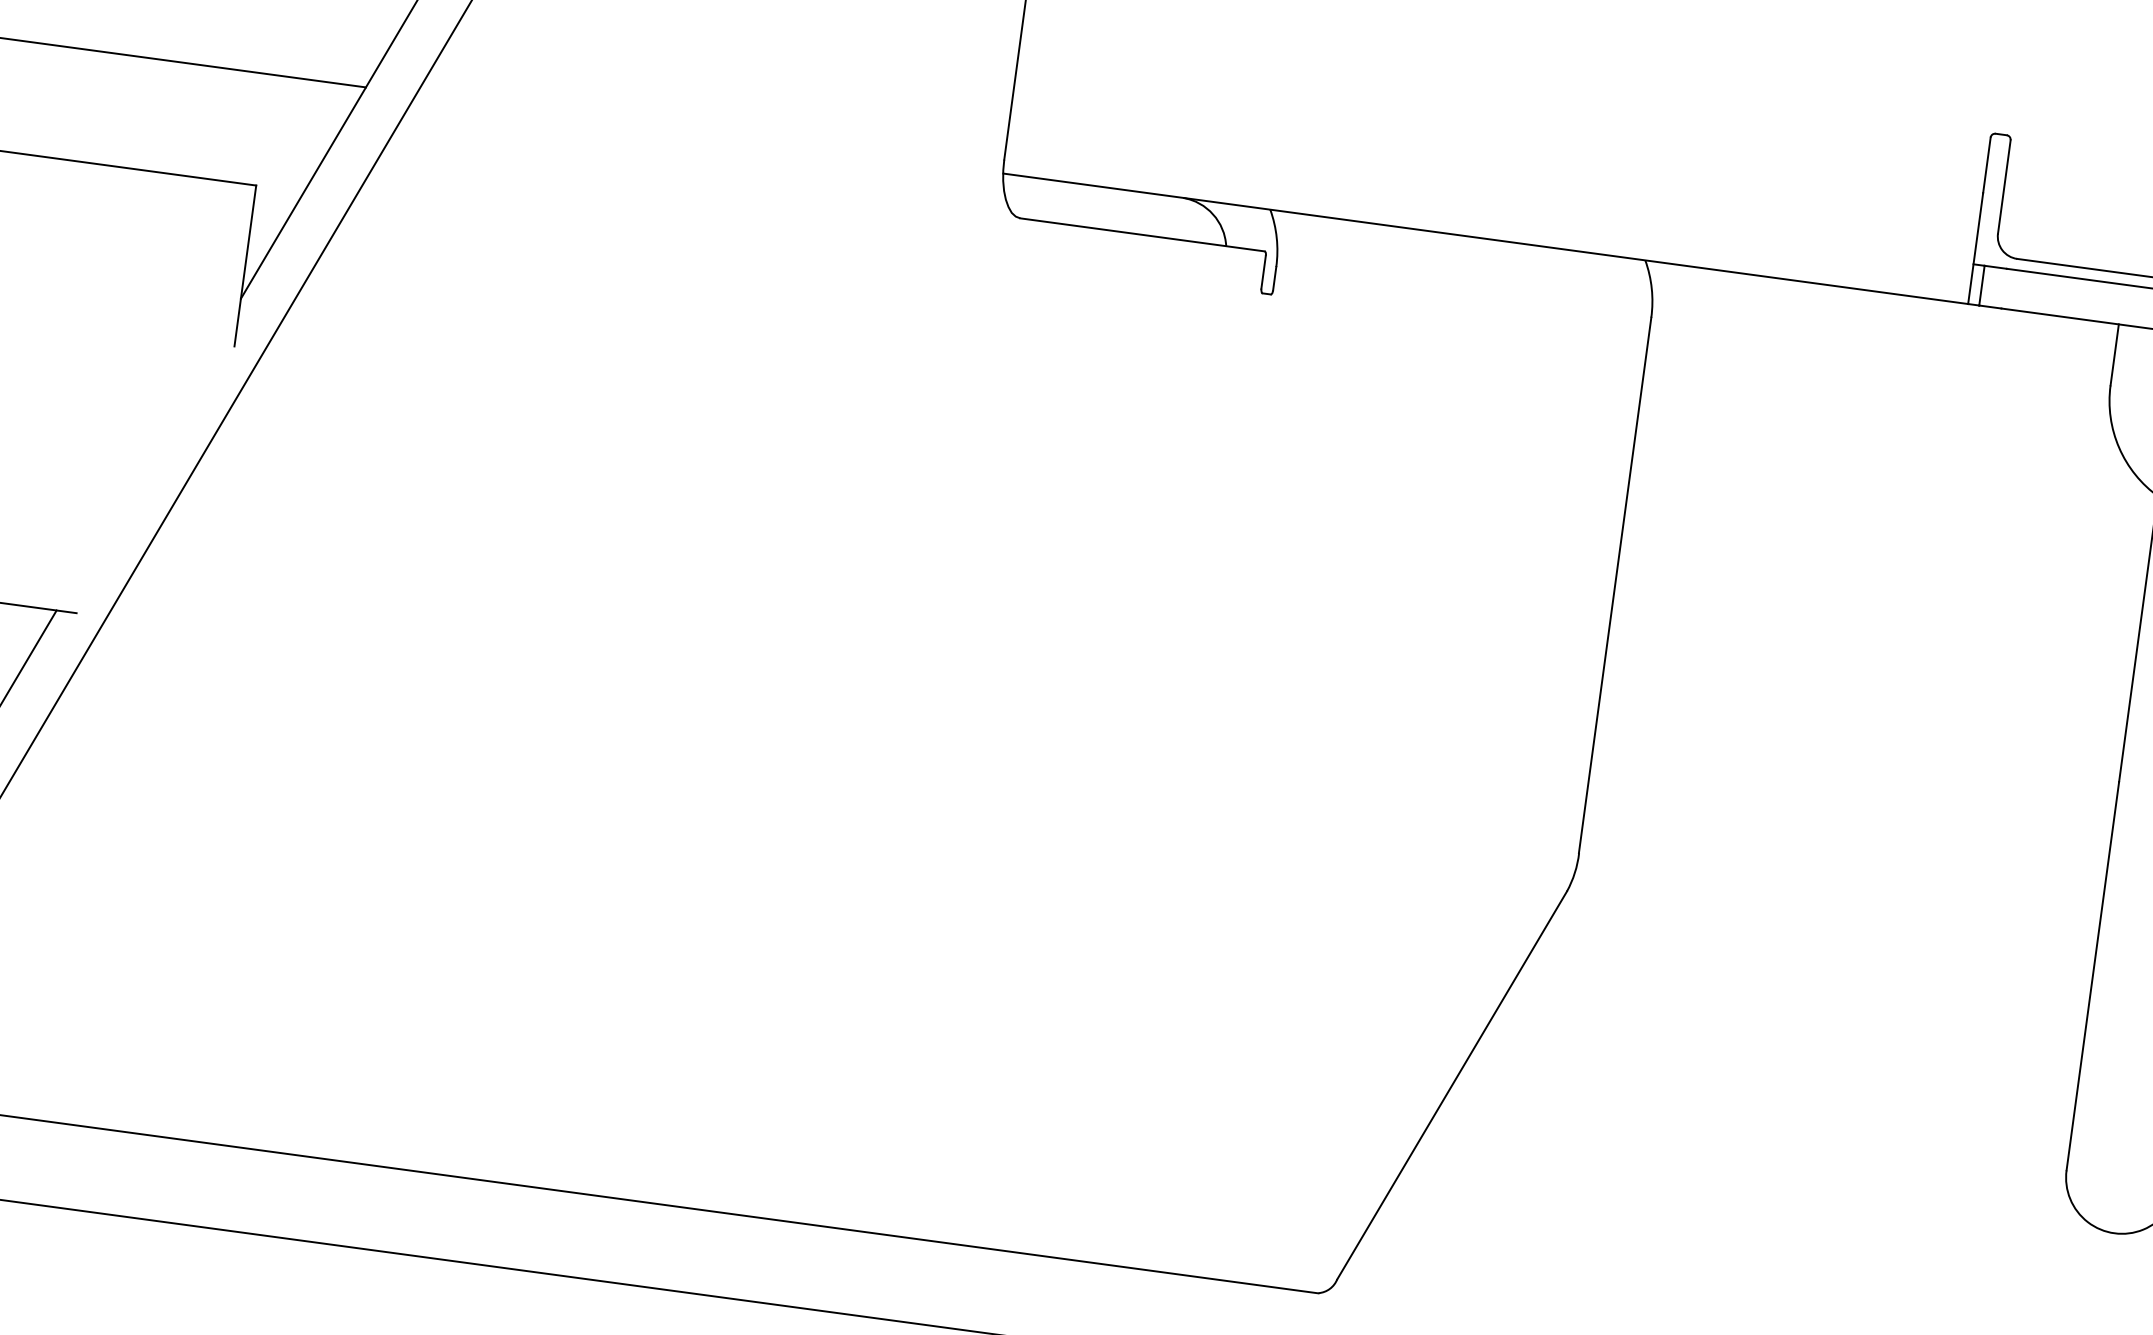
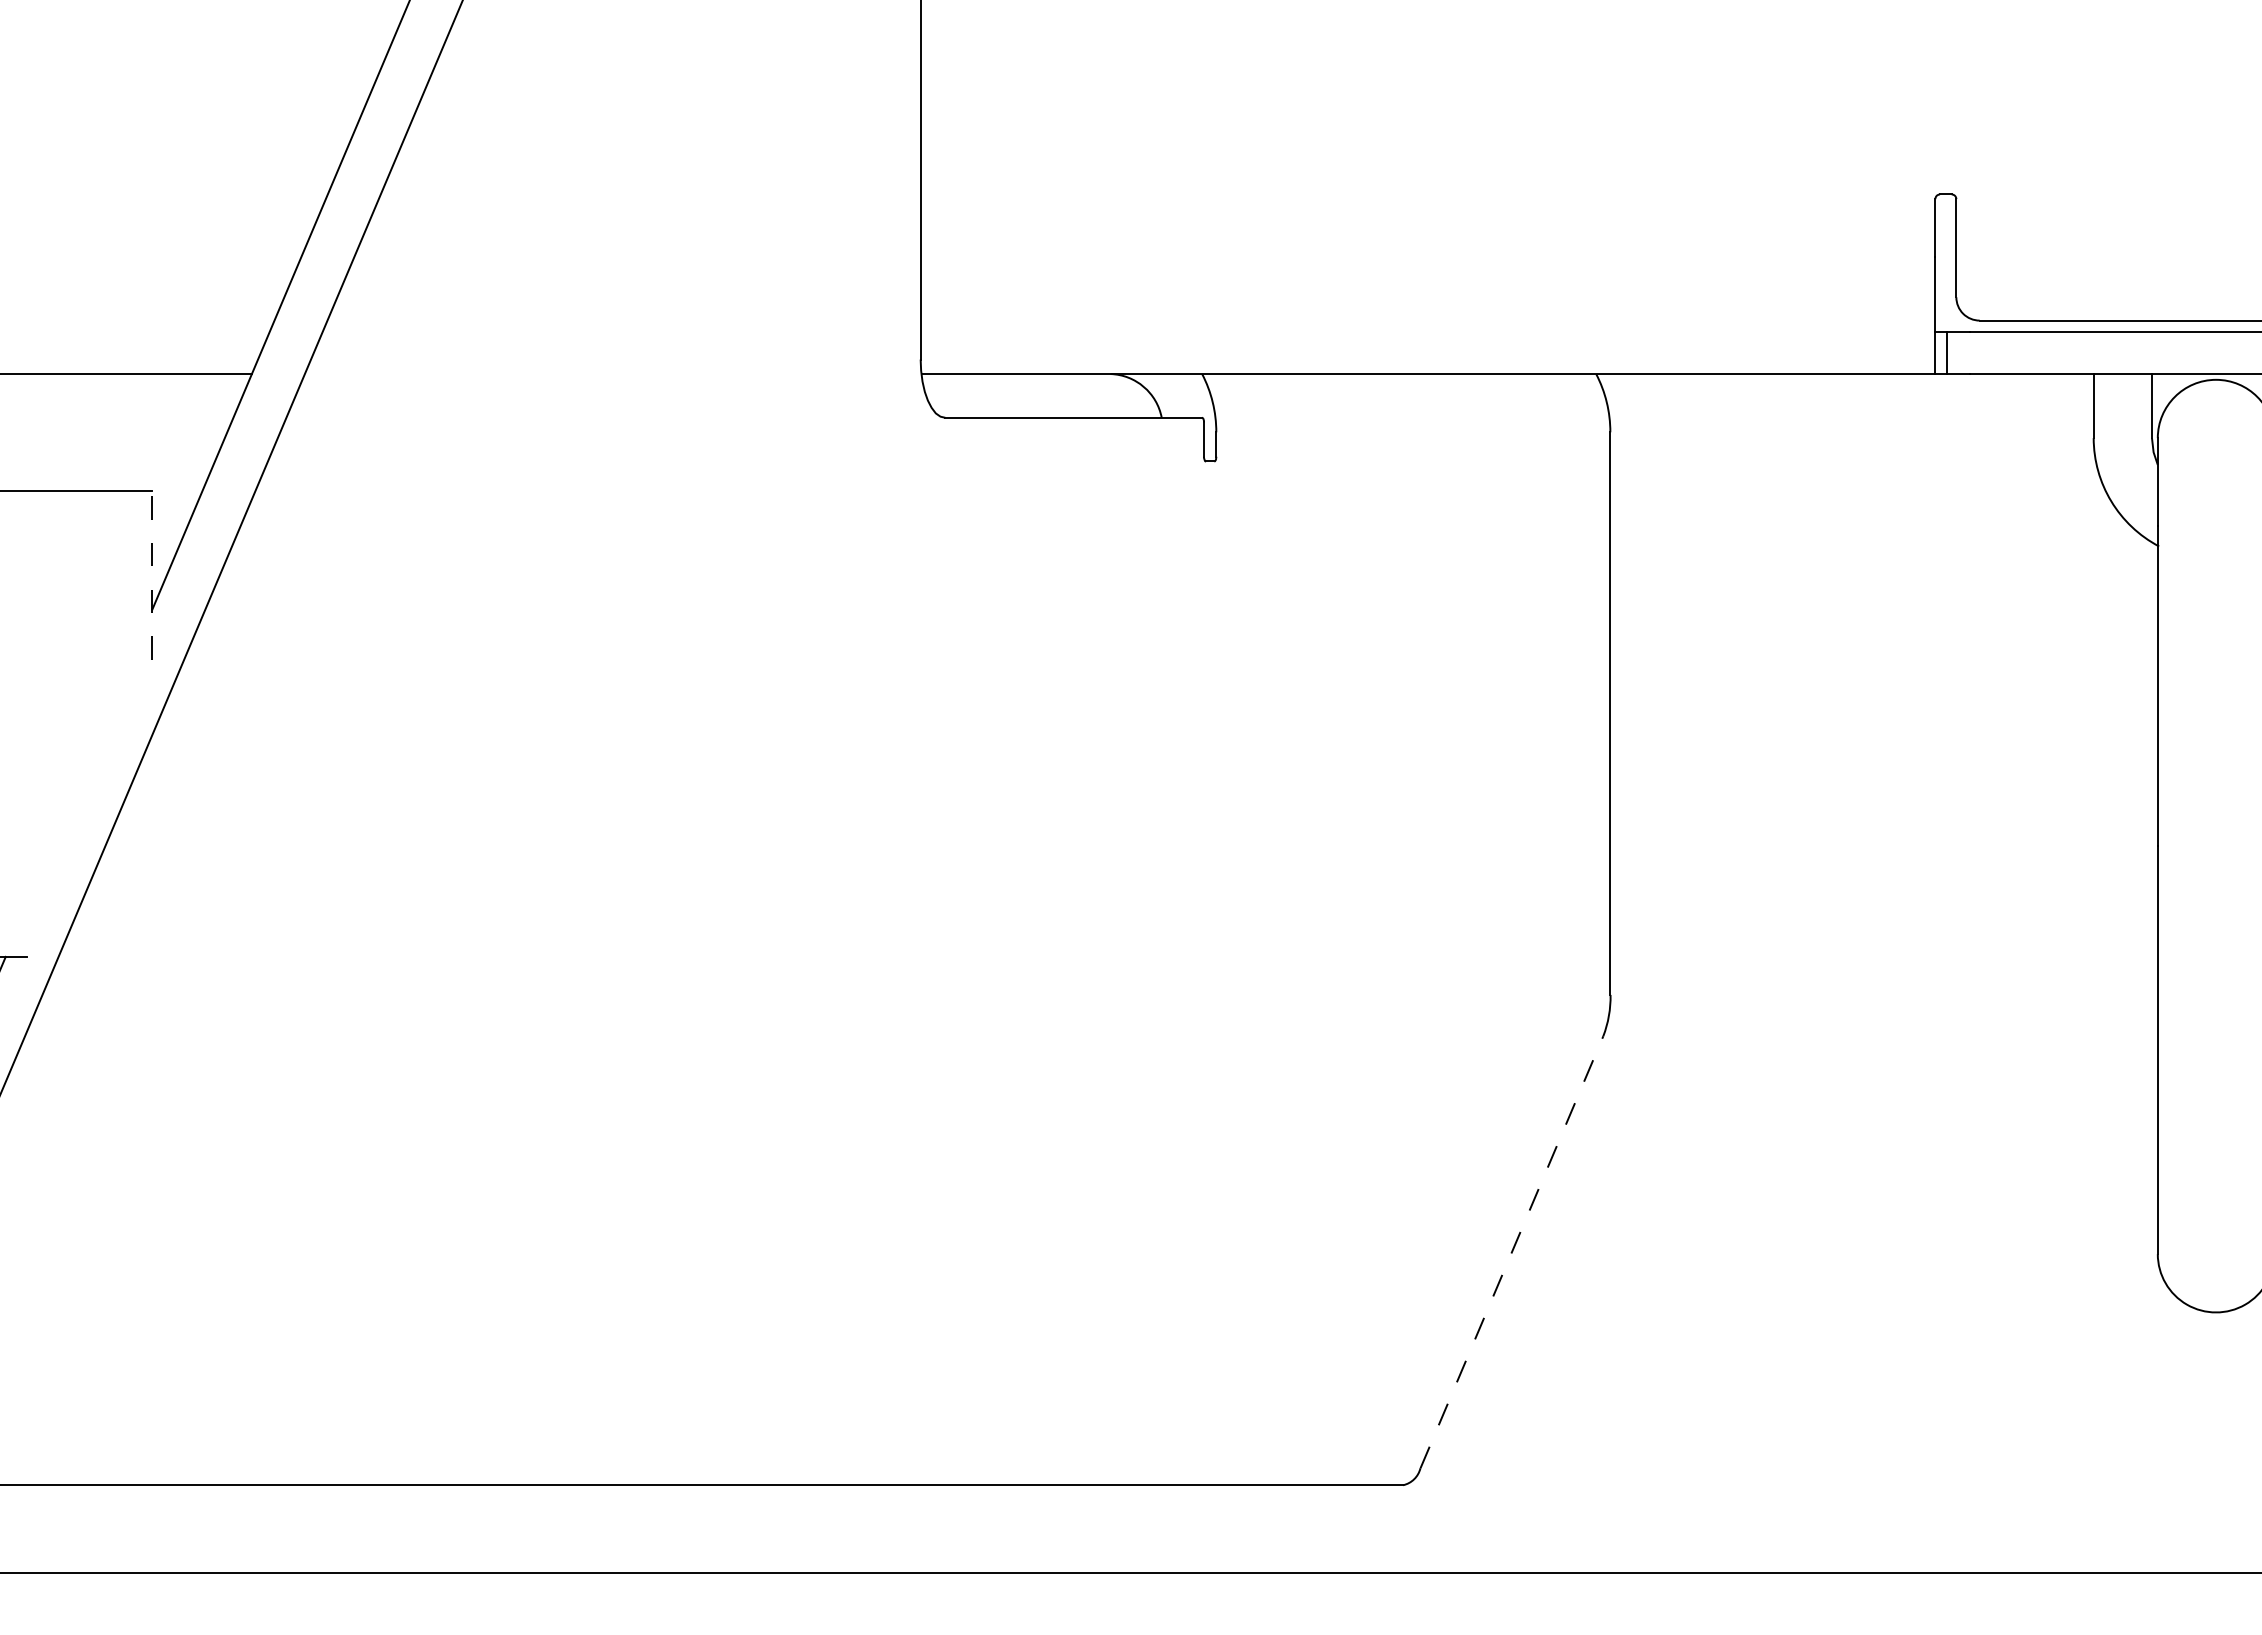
line: (245, 266) -> (152, 575), solid -> dashed
line: (1451, 1085) -> (1511, 1252), solid -> dashed

